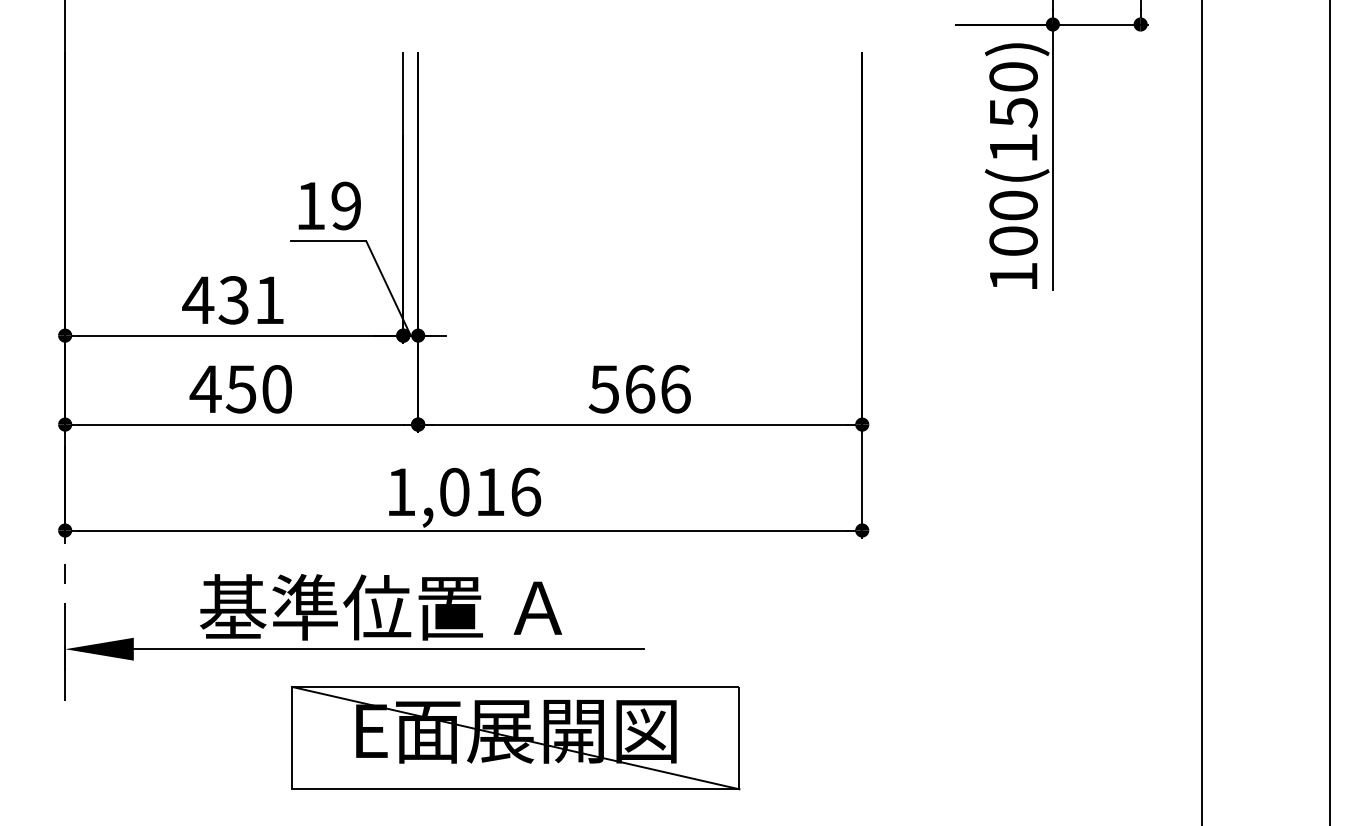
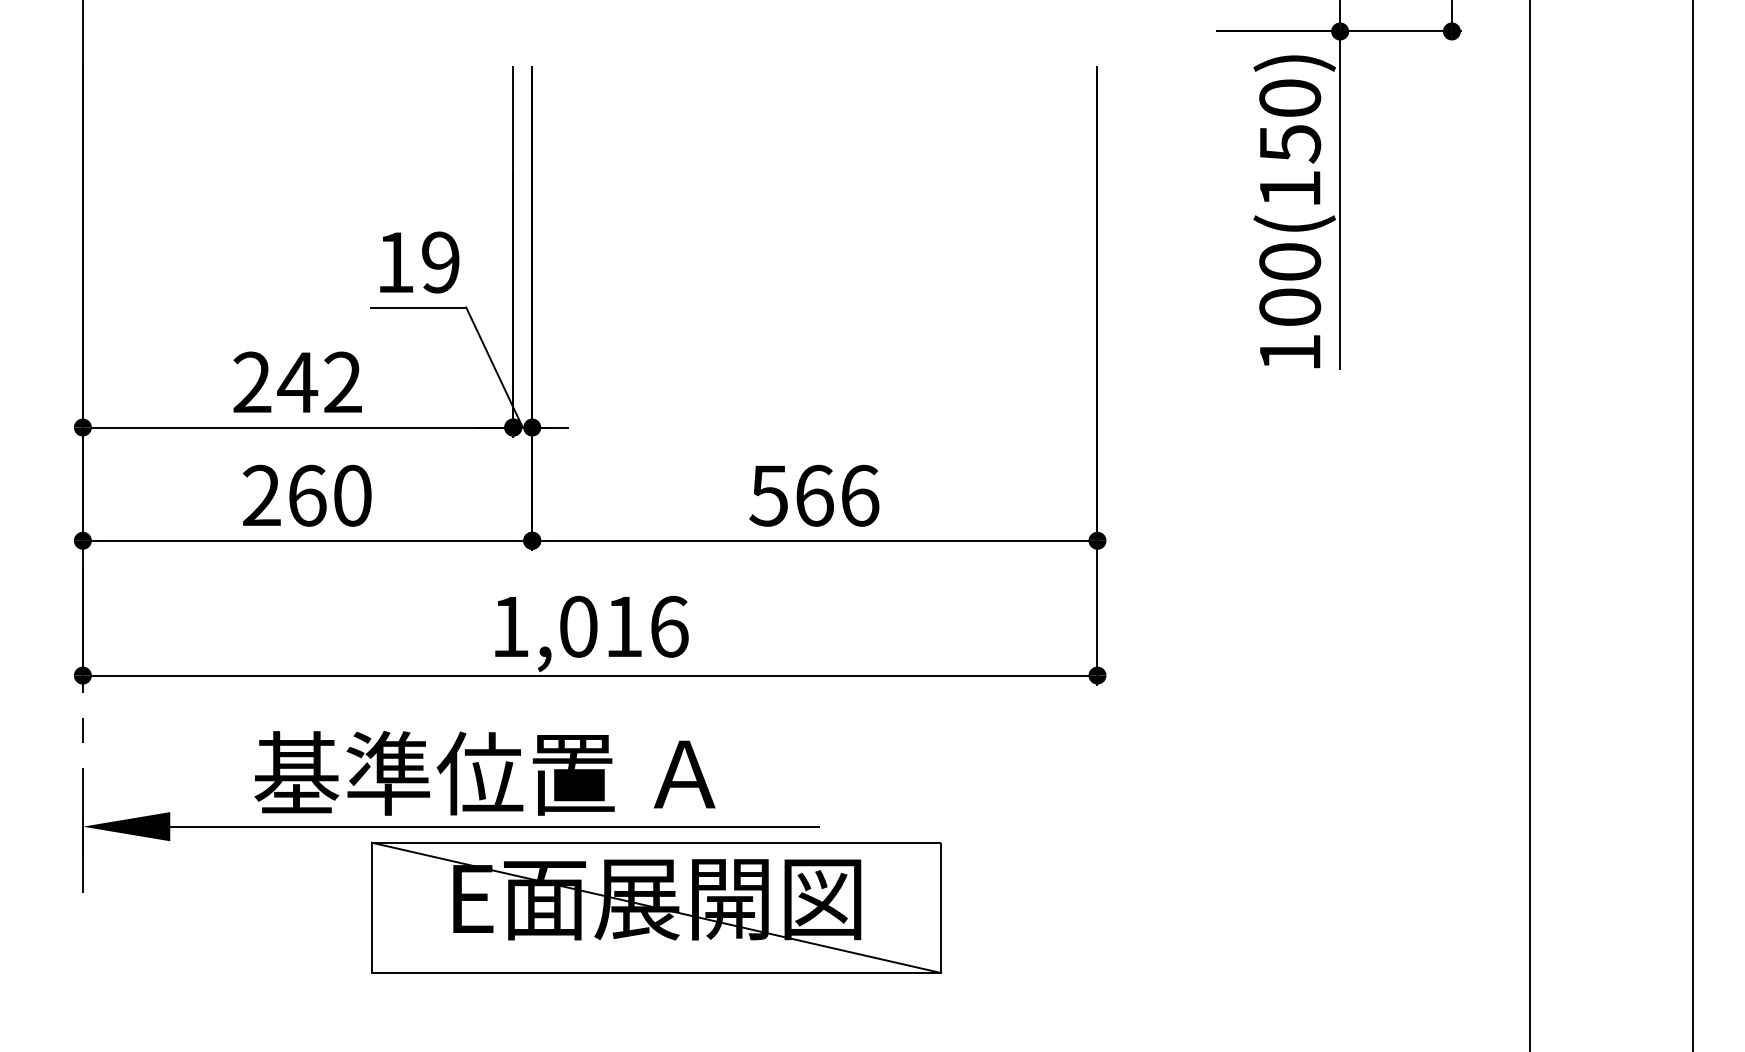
text: (232, 300) -> (296, 382), 431 -> 242
text: (222, 389) -> (283, 495), 450 -> 260
part: (515, 737) -> (656, 907), moved

